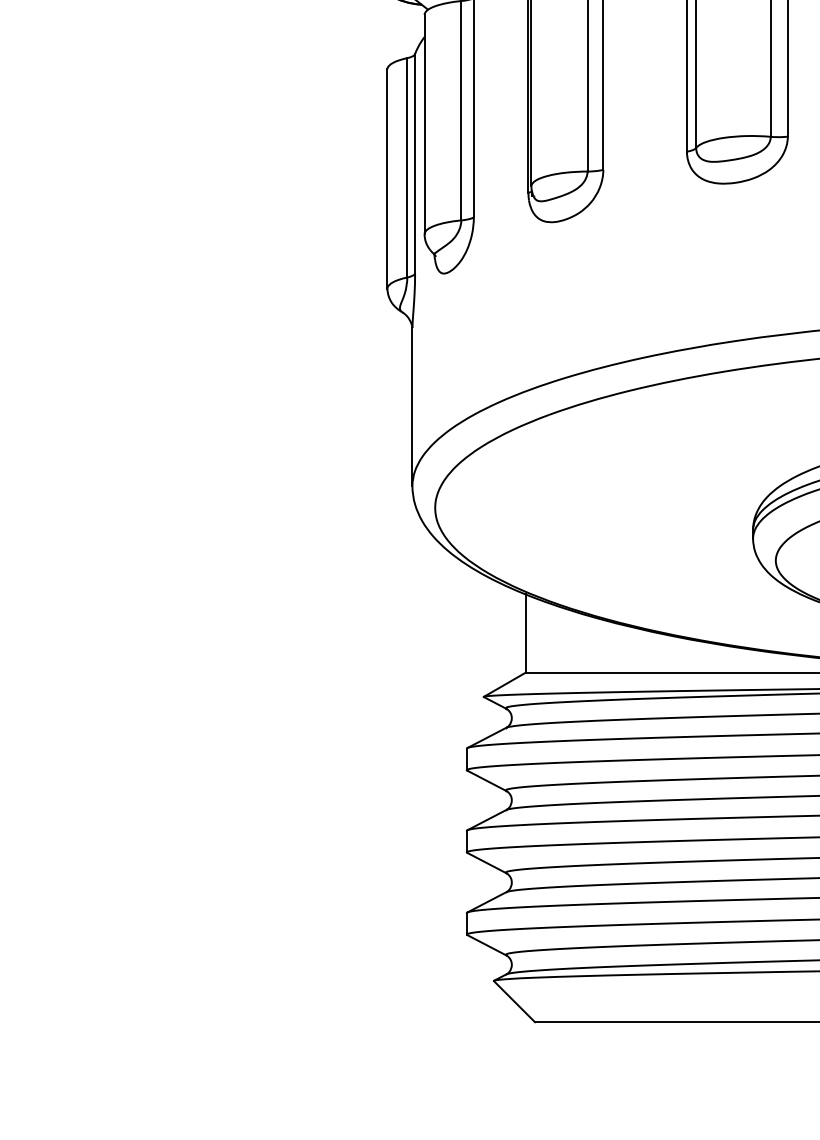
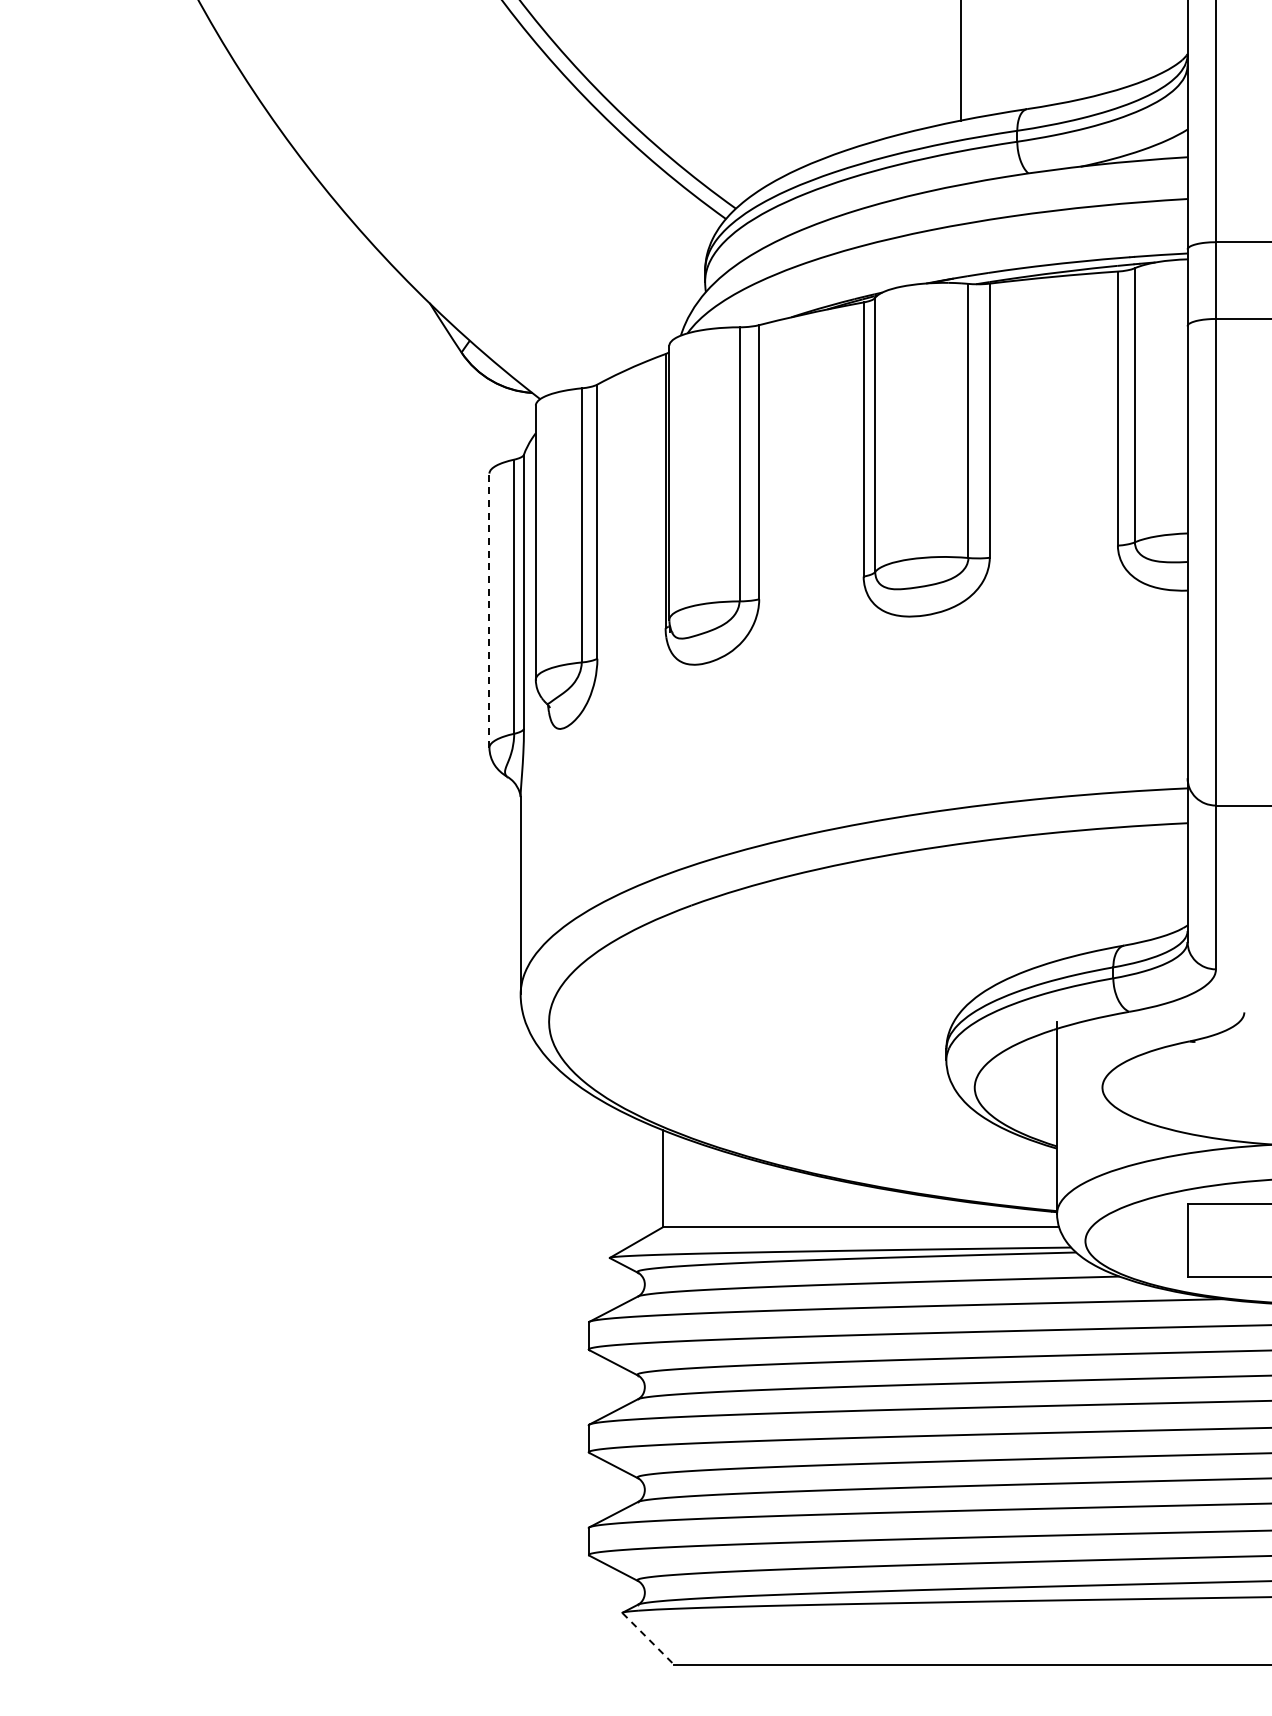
line: (387, 178) -> (489, 610), solid -> dashed
line: (514, 1002) -> (648, 1639), solid -> dashed

